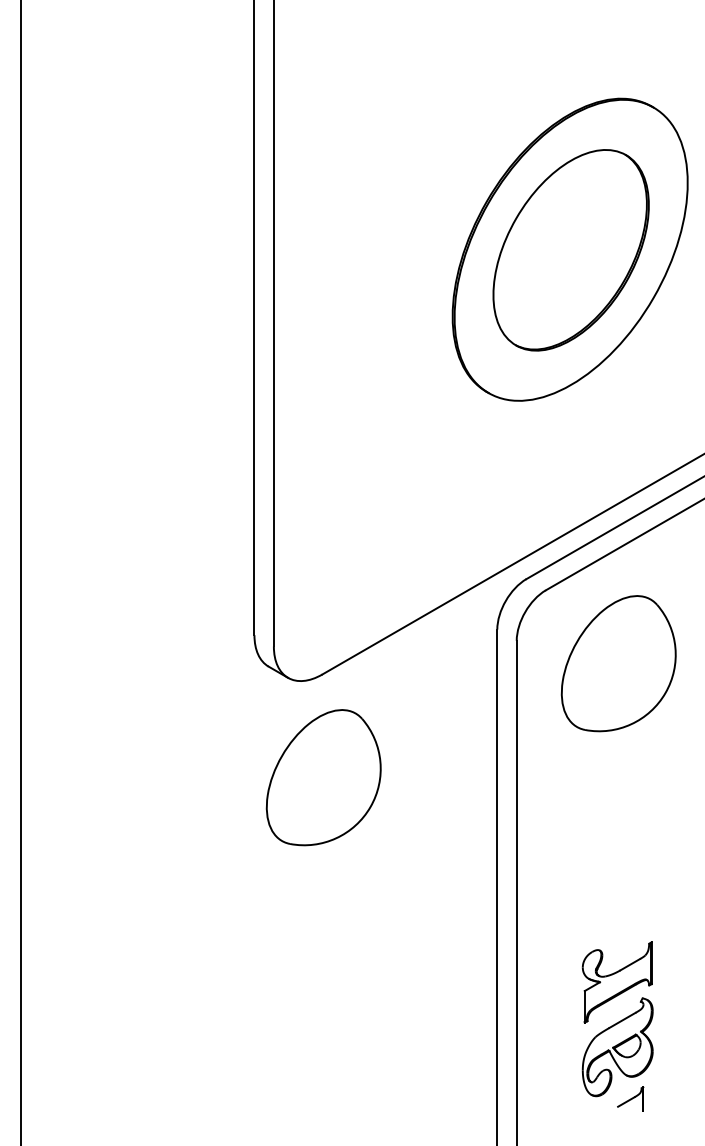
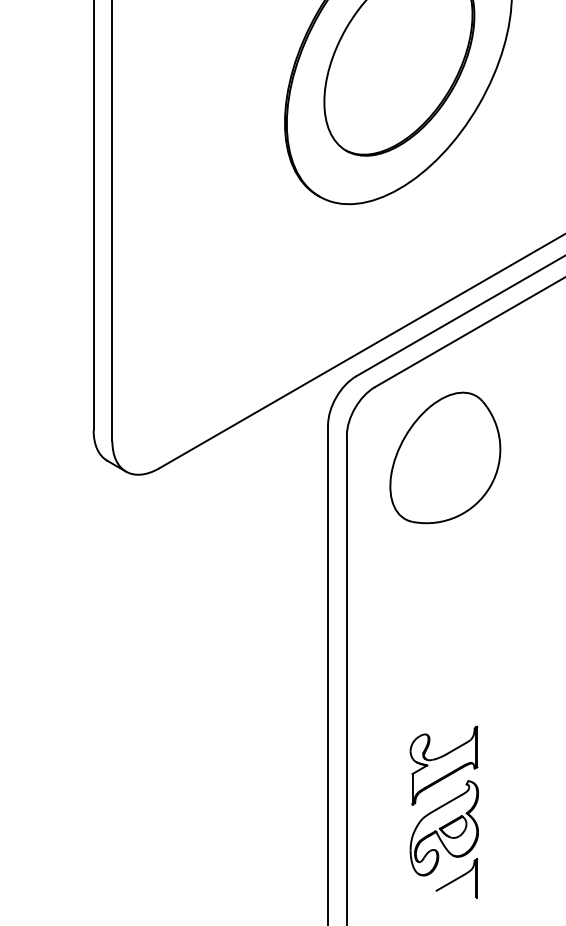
part: (323, 777) -> (160, 567), removed
part: (630, 1098) -> (456, 877), size x1.67

